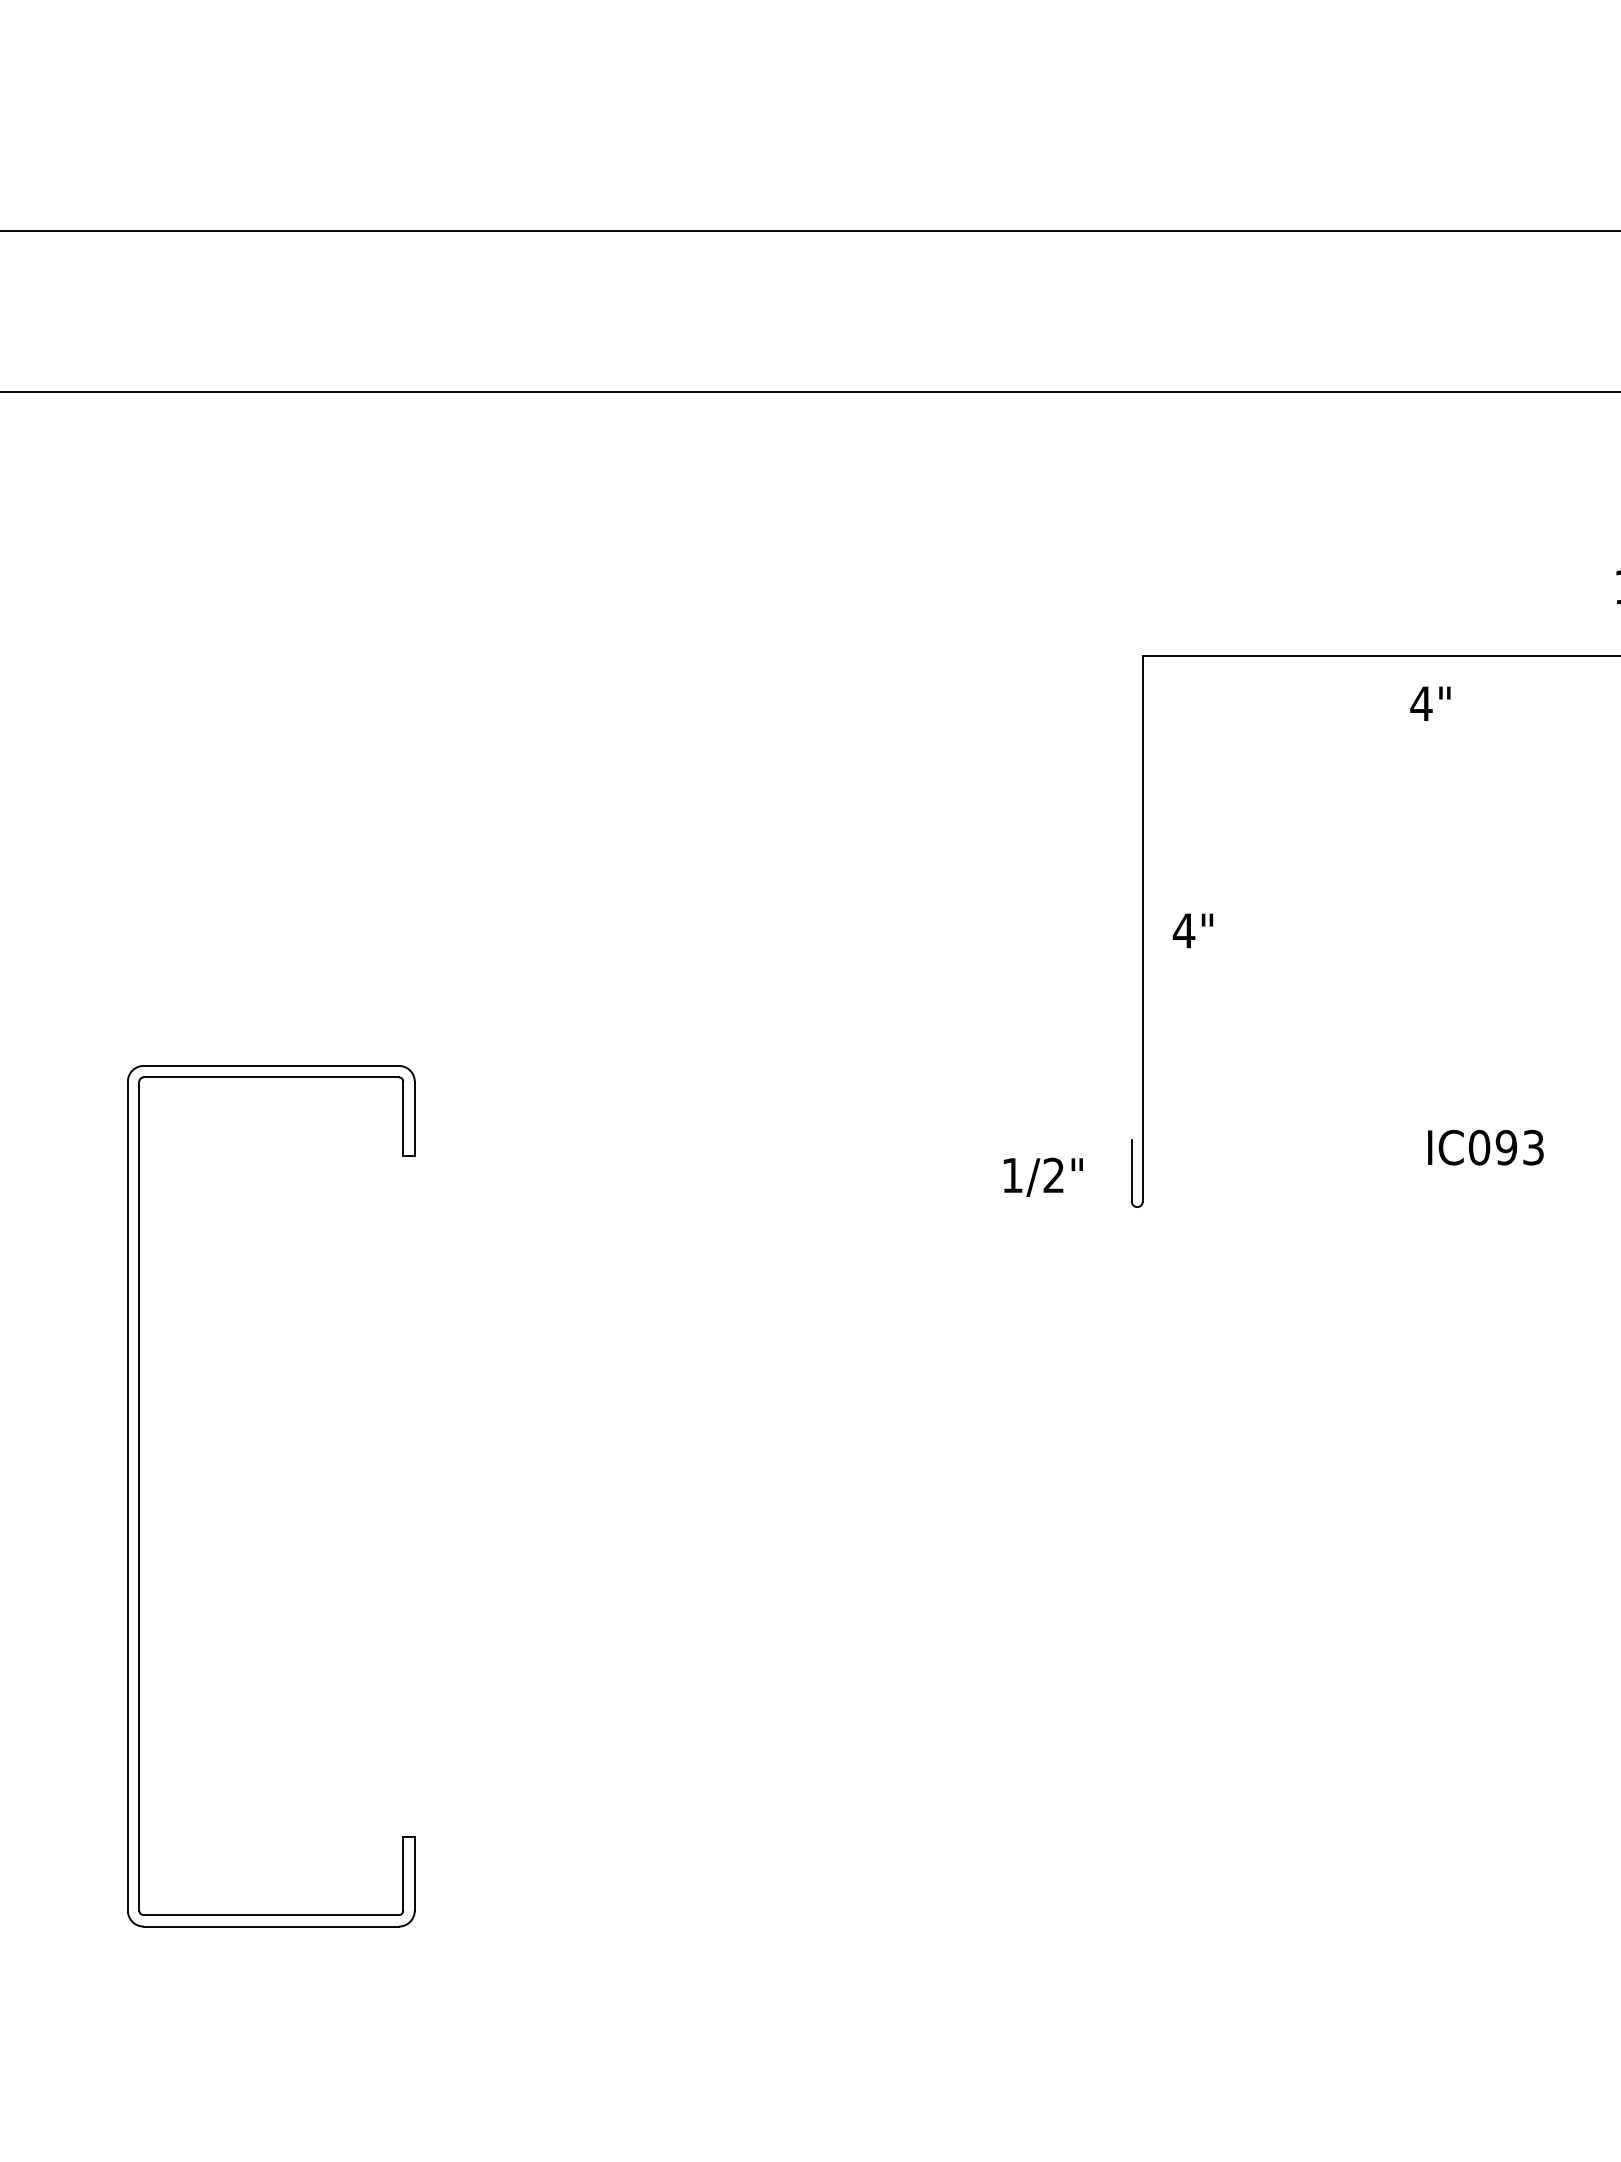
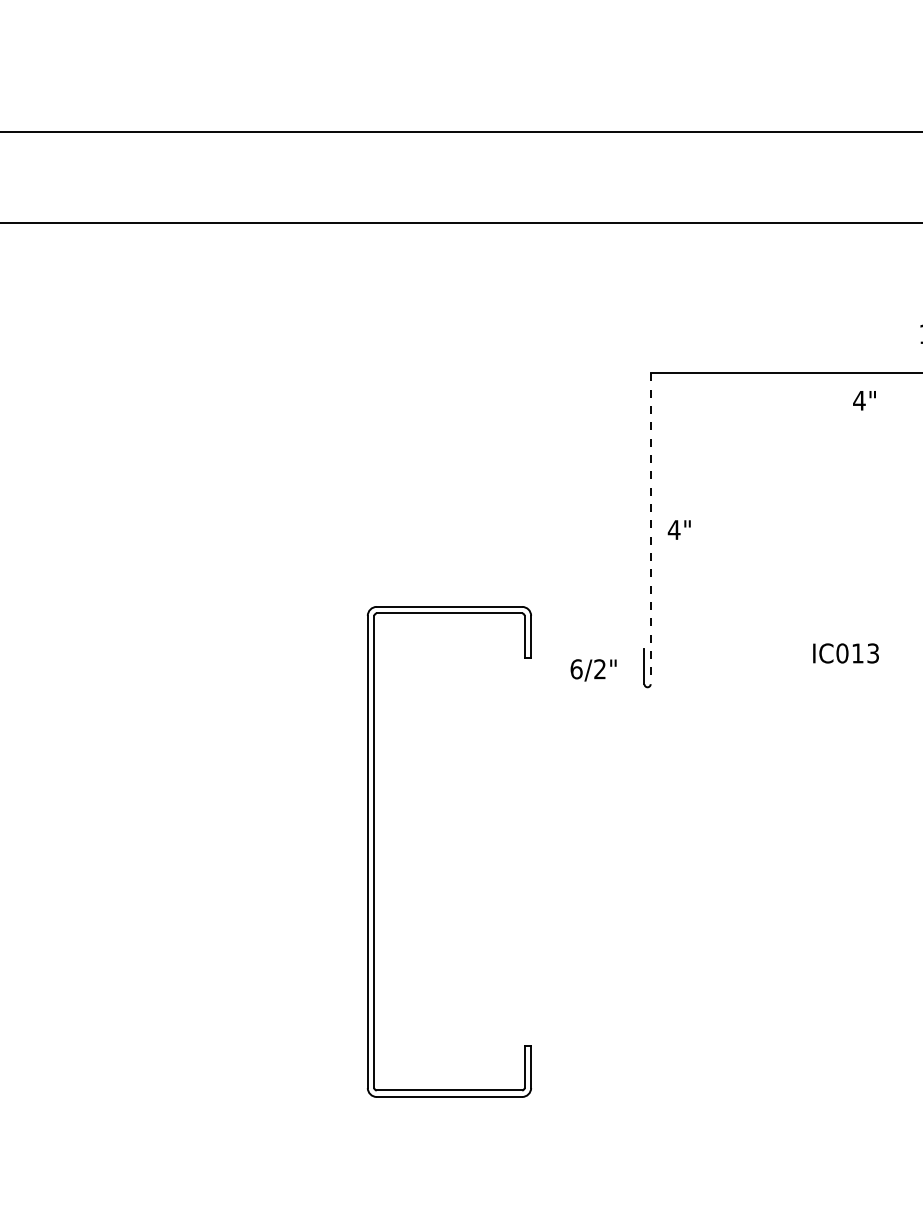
text: (1430, 703) -> (864, 400), moved
line: (1142, 929) -> (650, 529), solid -> dashed
text: (1505, 1147) -> (857, 653), IC093 -> IC013
text: (1012, 1175) -> (576, 669), 1/2" -> 6/2"
part: (139, 1495) -> (374, 851), moved

